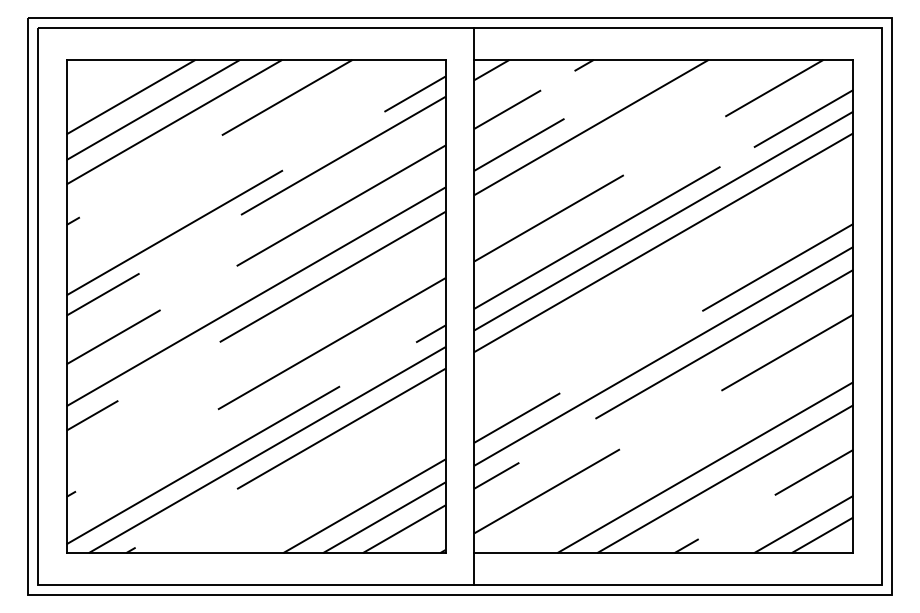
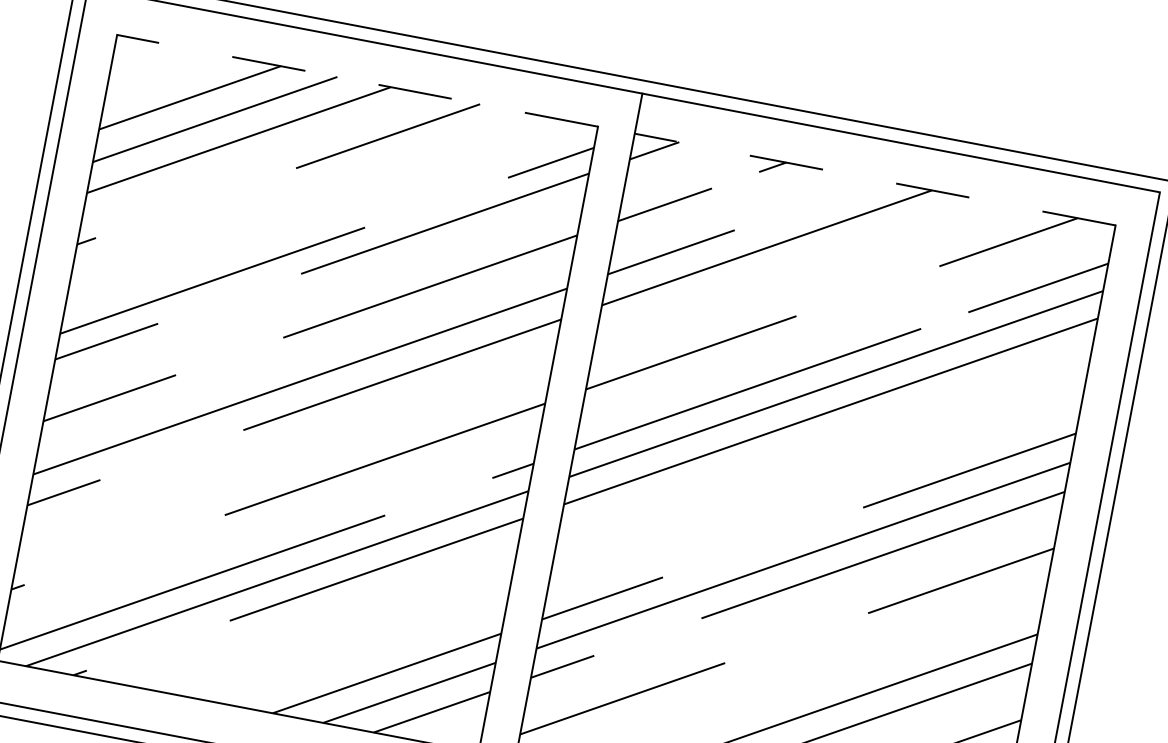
line: (255, 59) -> (357, 80), solid -> dashed
line: (663, 59) -> (874, 178), solid -> dashed

